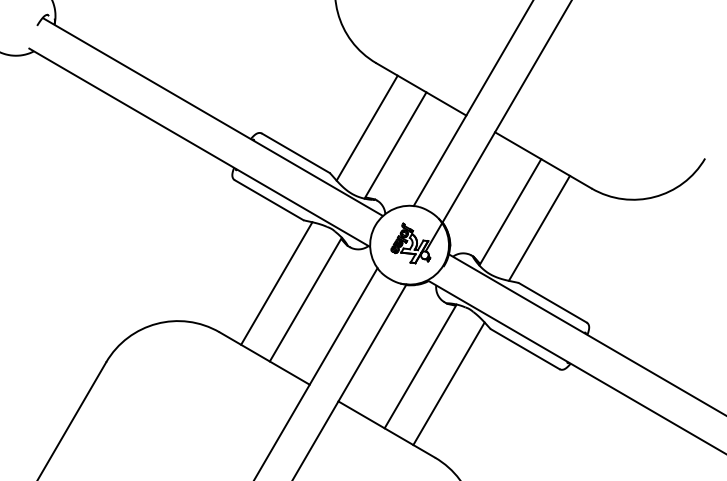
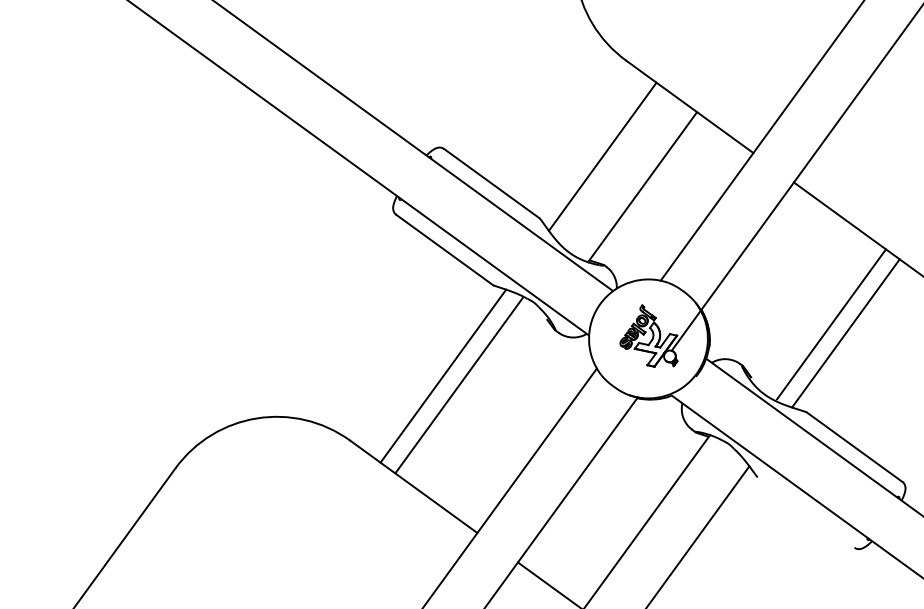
line: (510, 212) -> (831, 324), moved
line: (305, 299) -> (458, 385), moved
line: (524, 349) -> (805, 512), removed

